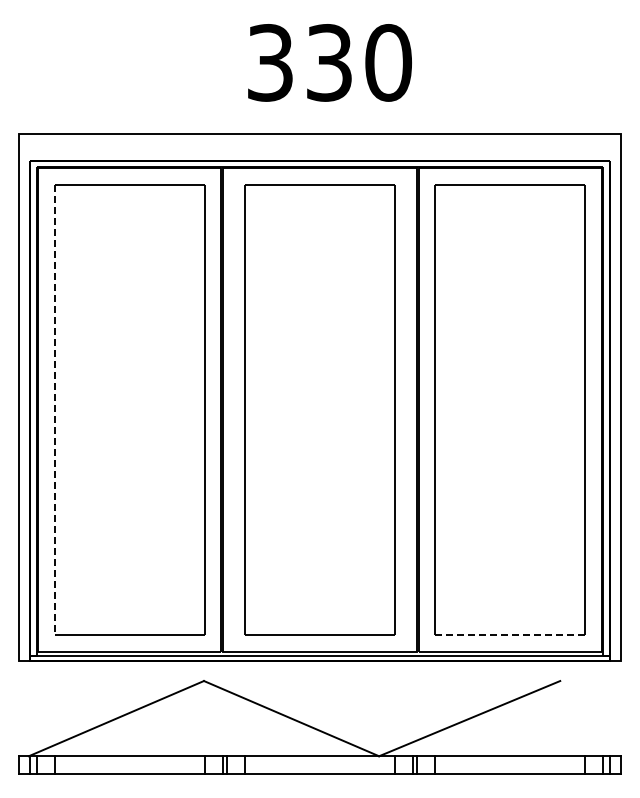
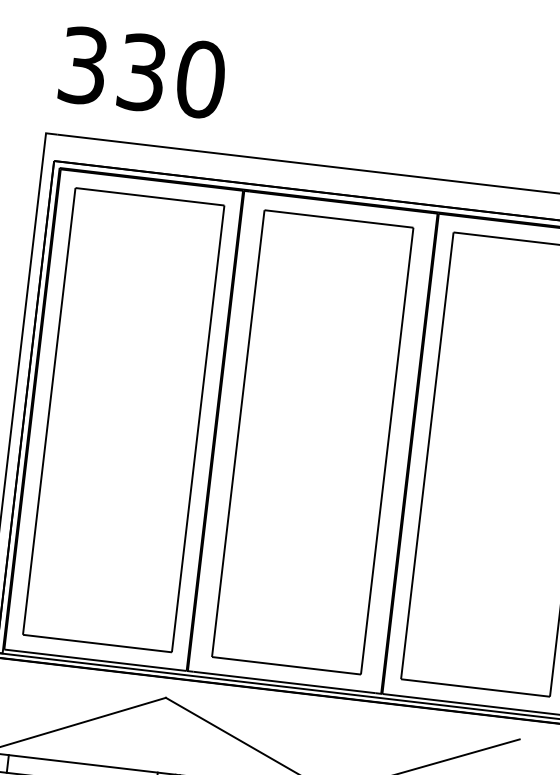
text: (329, 62) -> (142, 72), moved
line: (54, 410) -> (49, 411), dashed -> solid
line: (510, 635) -> (475, 688), dashed -> solid

